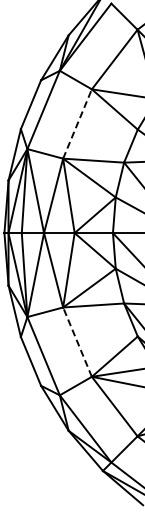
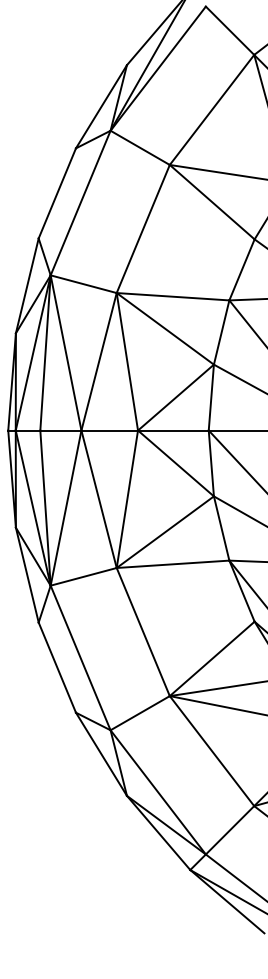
line: (77, 124) -> (143, 229), dashed -> solid
line: (77, 342) -> (143, 632), dashed -> solid

